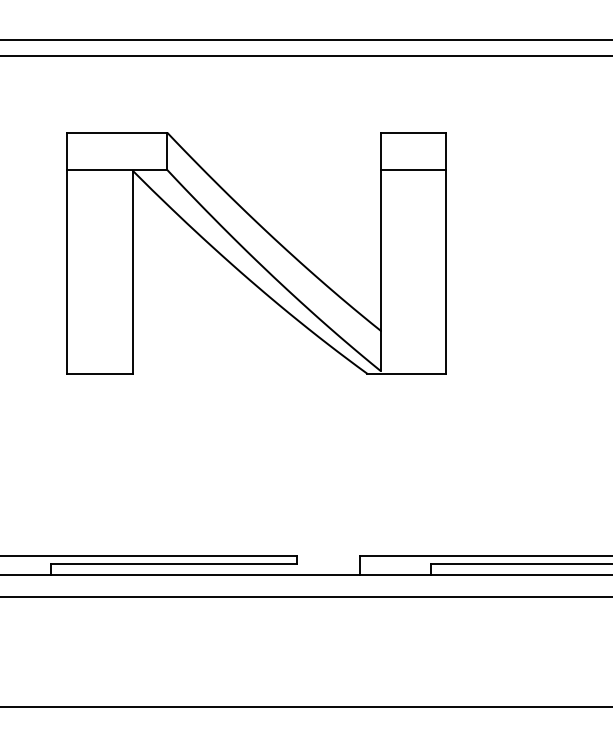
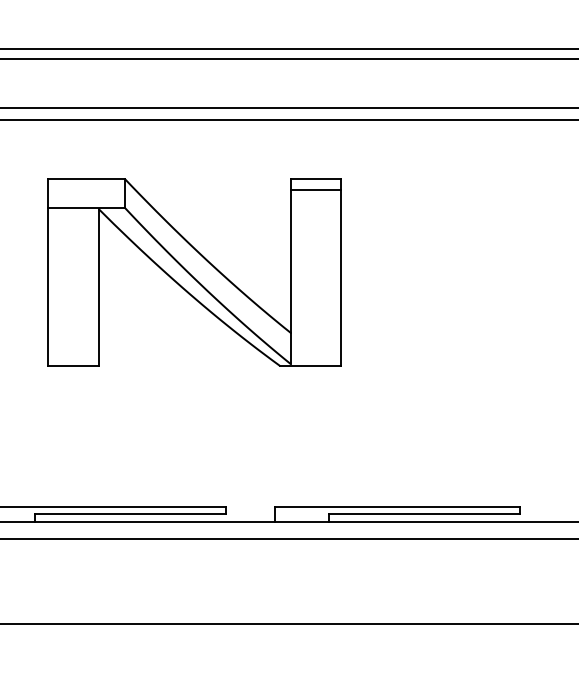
line: (412, 170) -> (315, 190), moved

